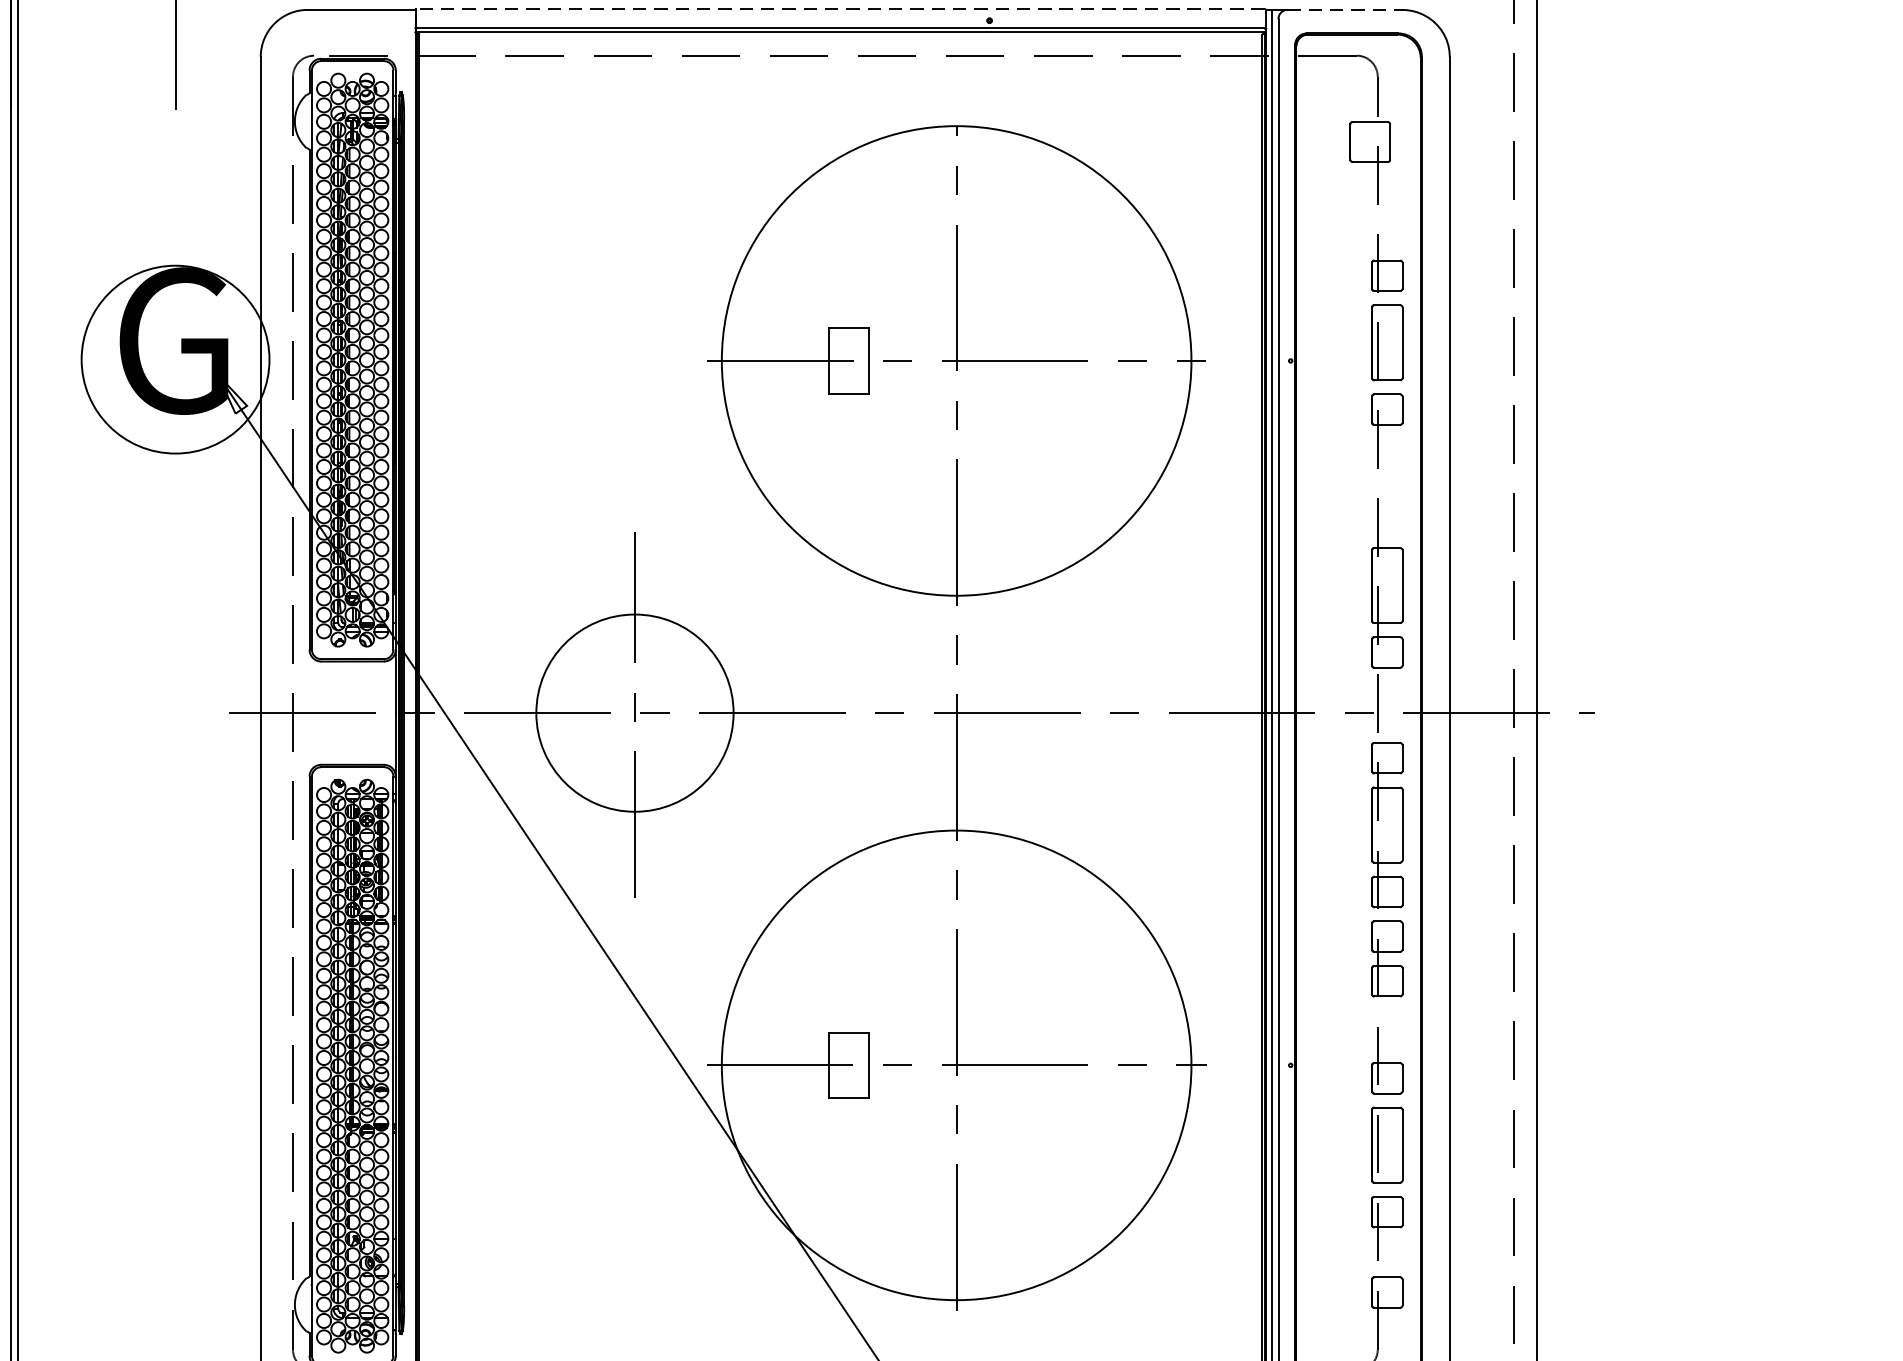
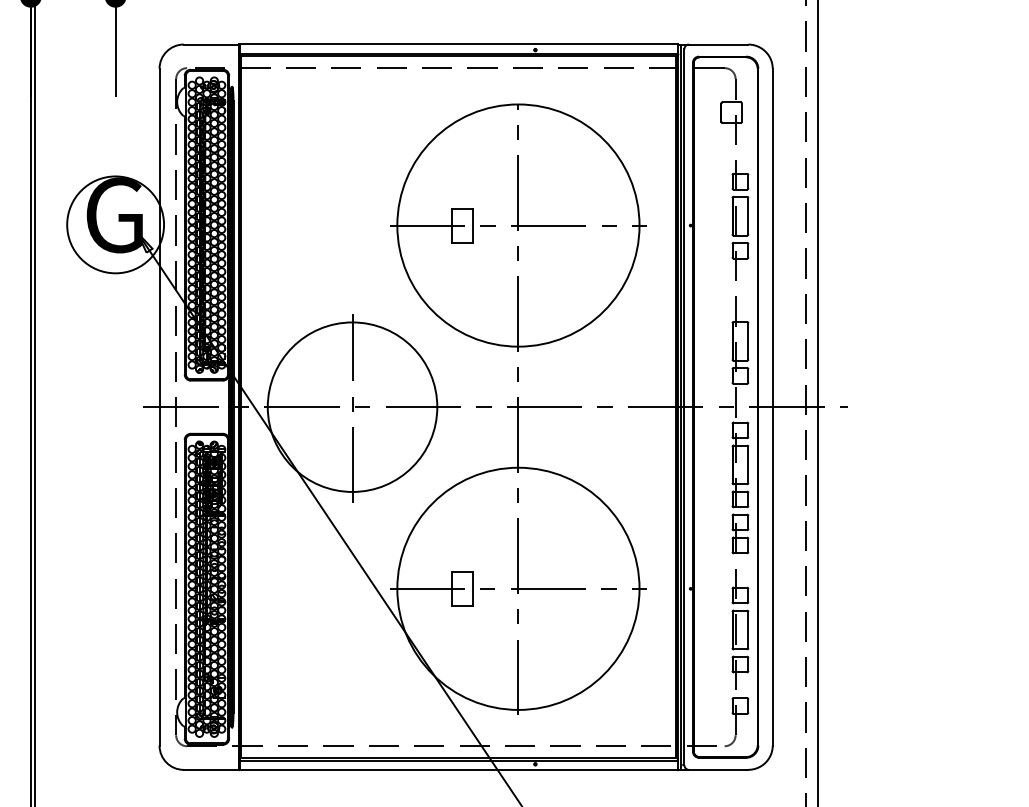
line: (840, 9) -> (458, 44), dashed -> solid
line: (1342, 9) -> (717, 44), dashed -> solid
circle: (634, 711) -> (352, 406), size x1.67

